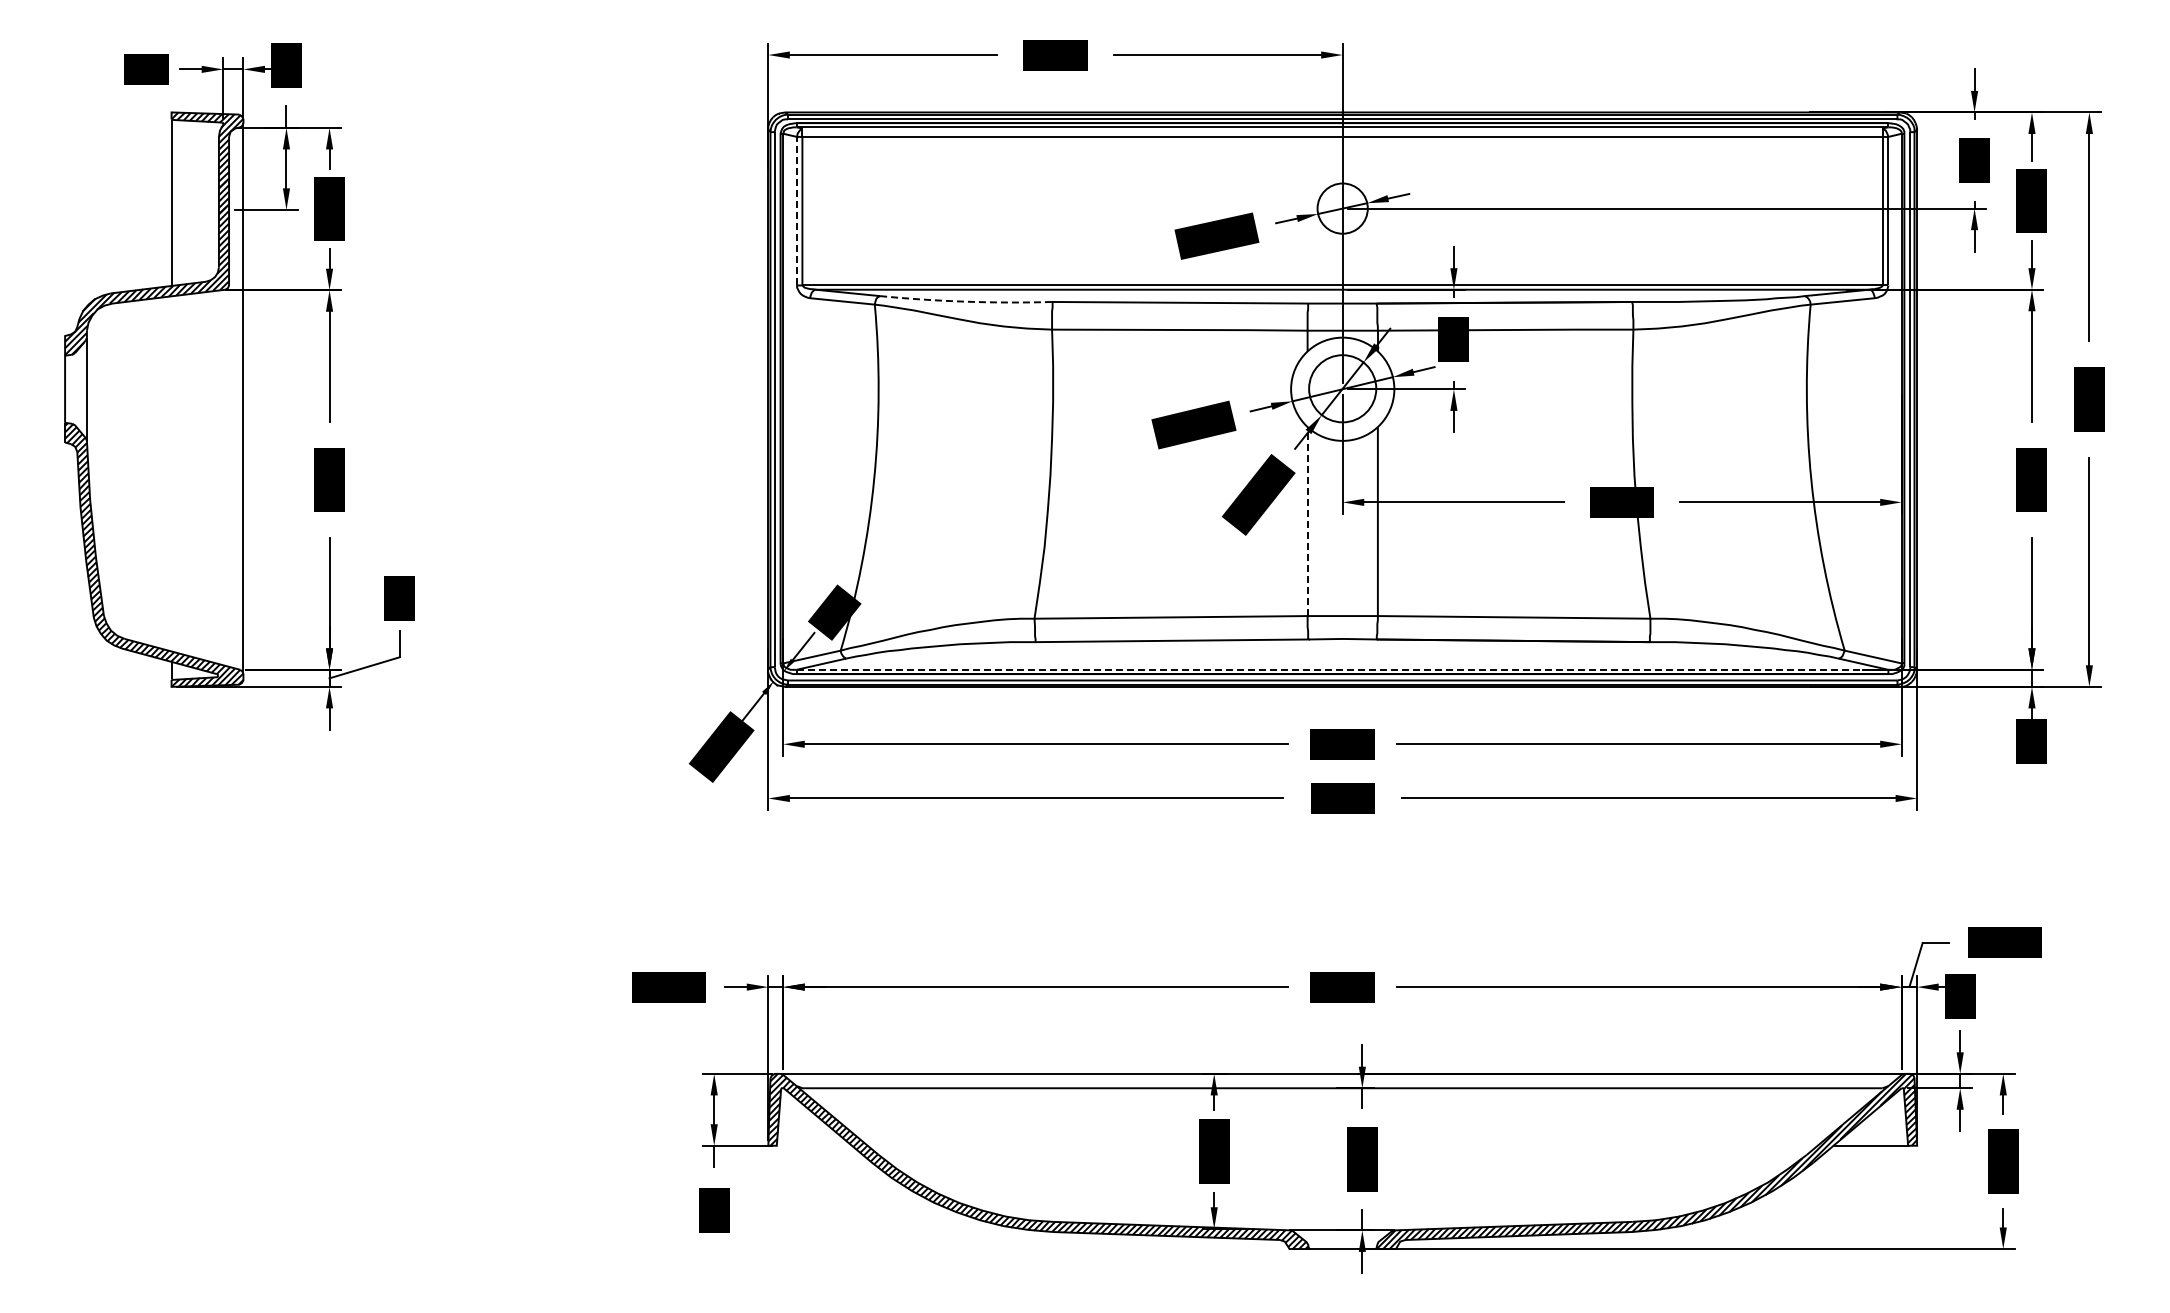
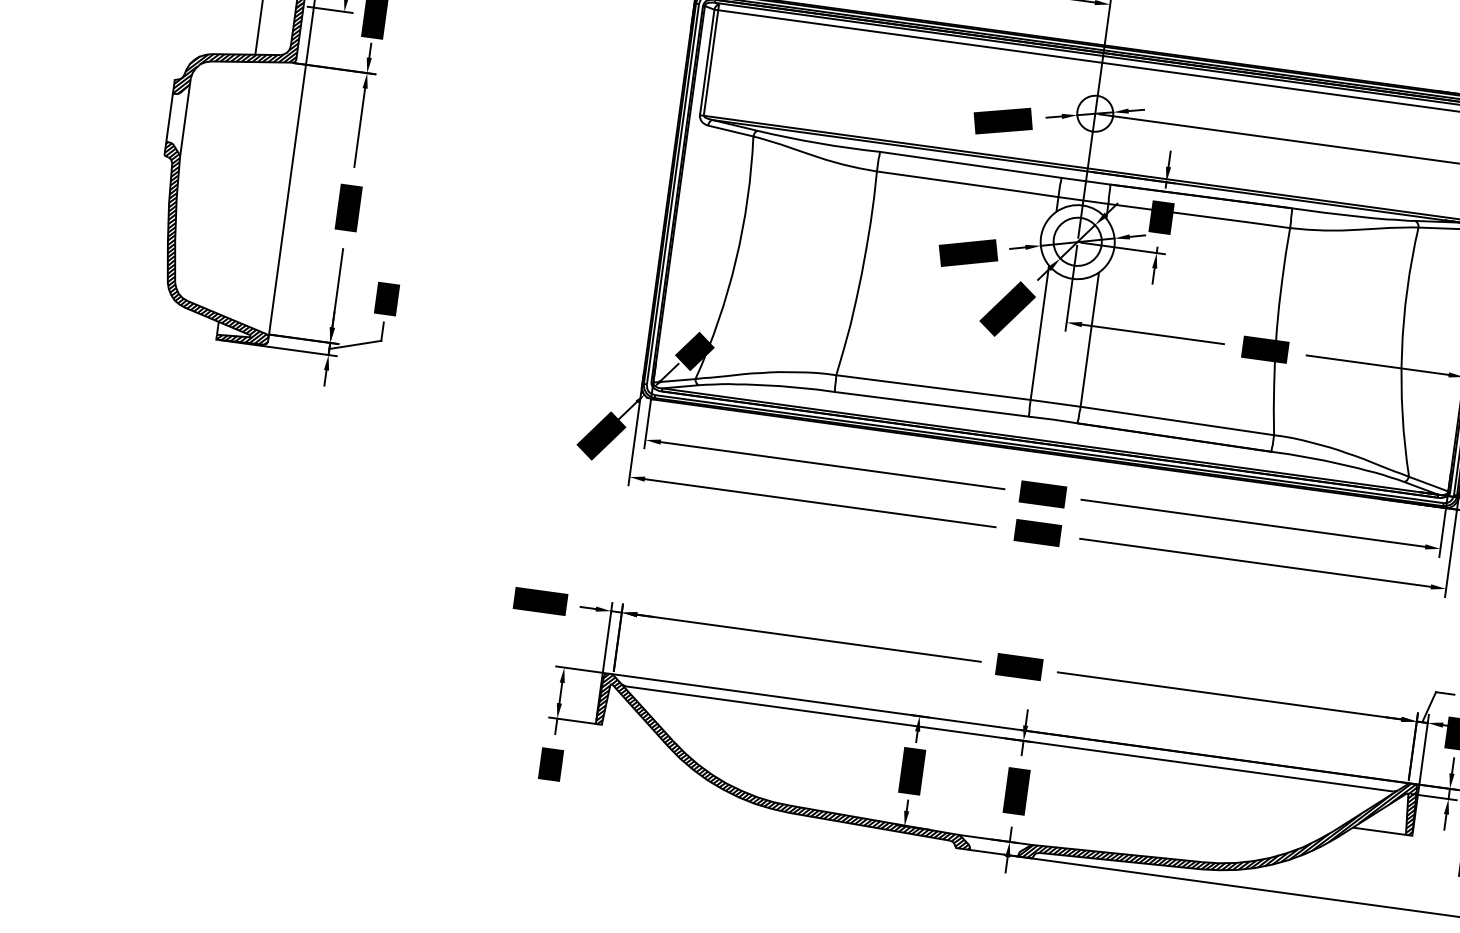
line: (797, 210) -> (707, 62), dashed -> solid
arc: (966, 301) -> (818, 143), dashed -> solid
line: (1307, 521) -> (1039, 332), dashed -> solid
line: (1342, 669) -> (1050, 441), dashed -> solid

